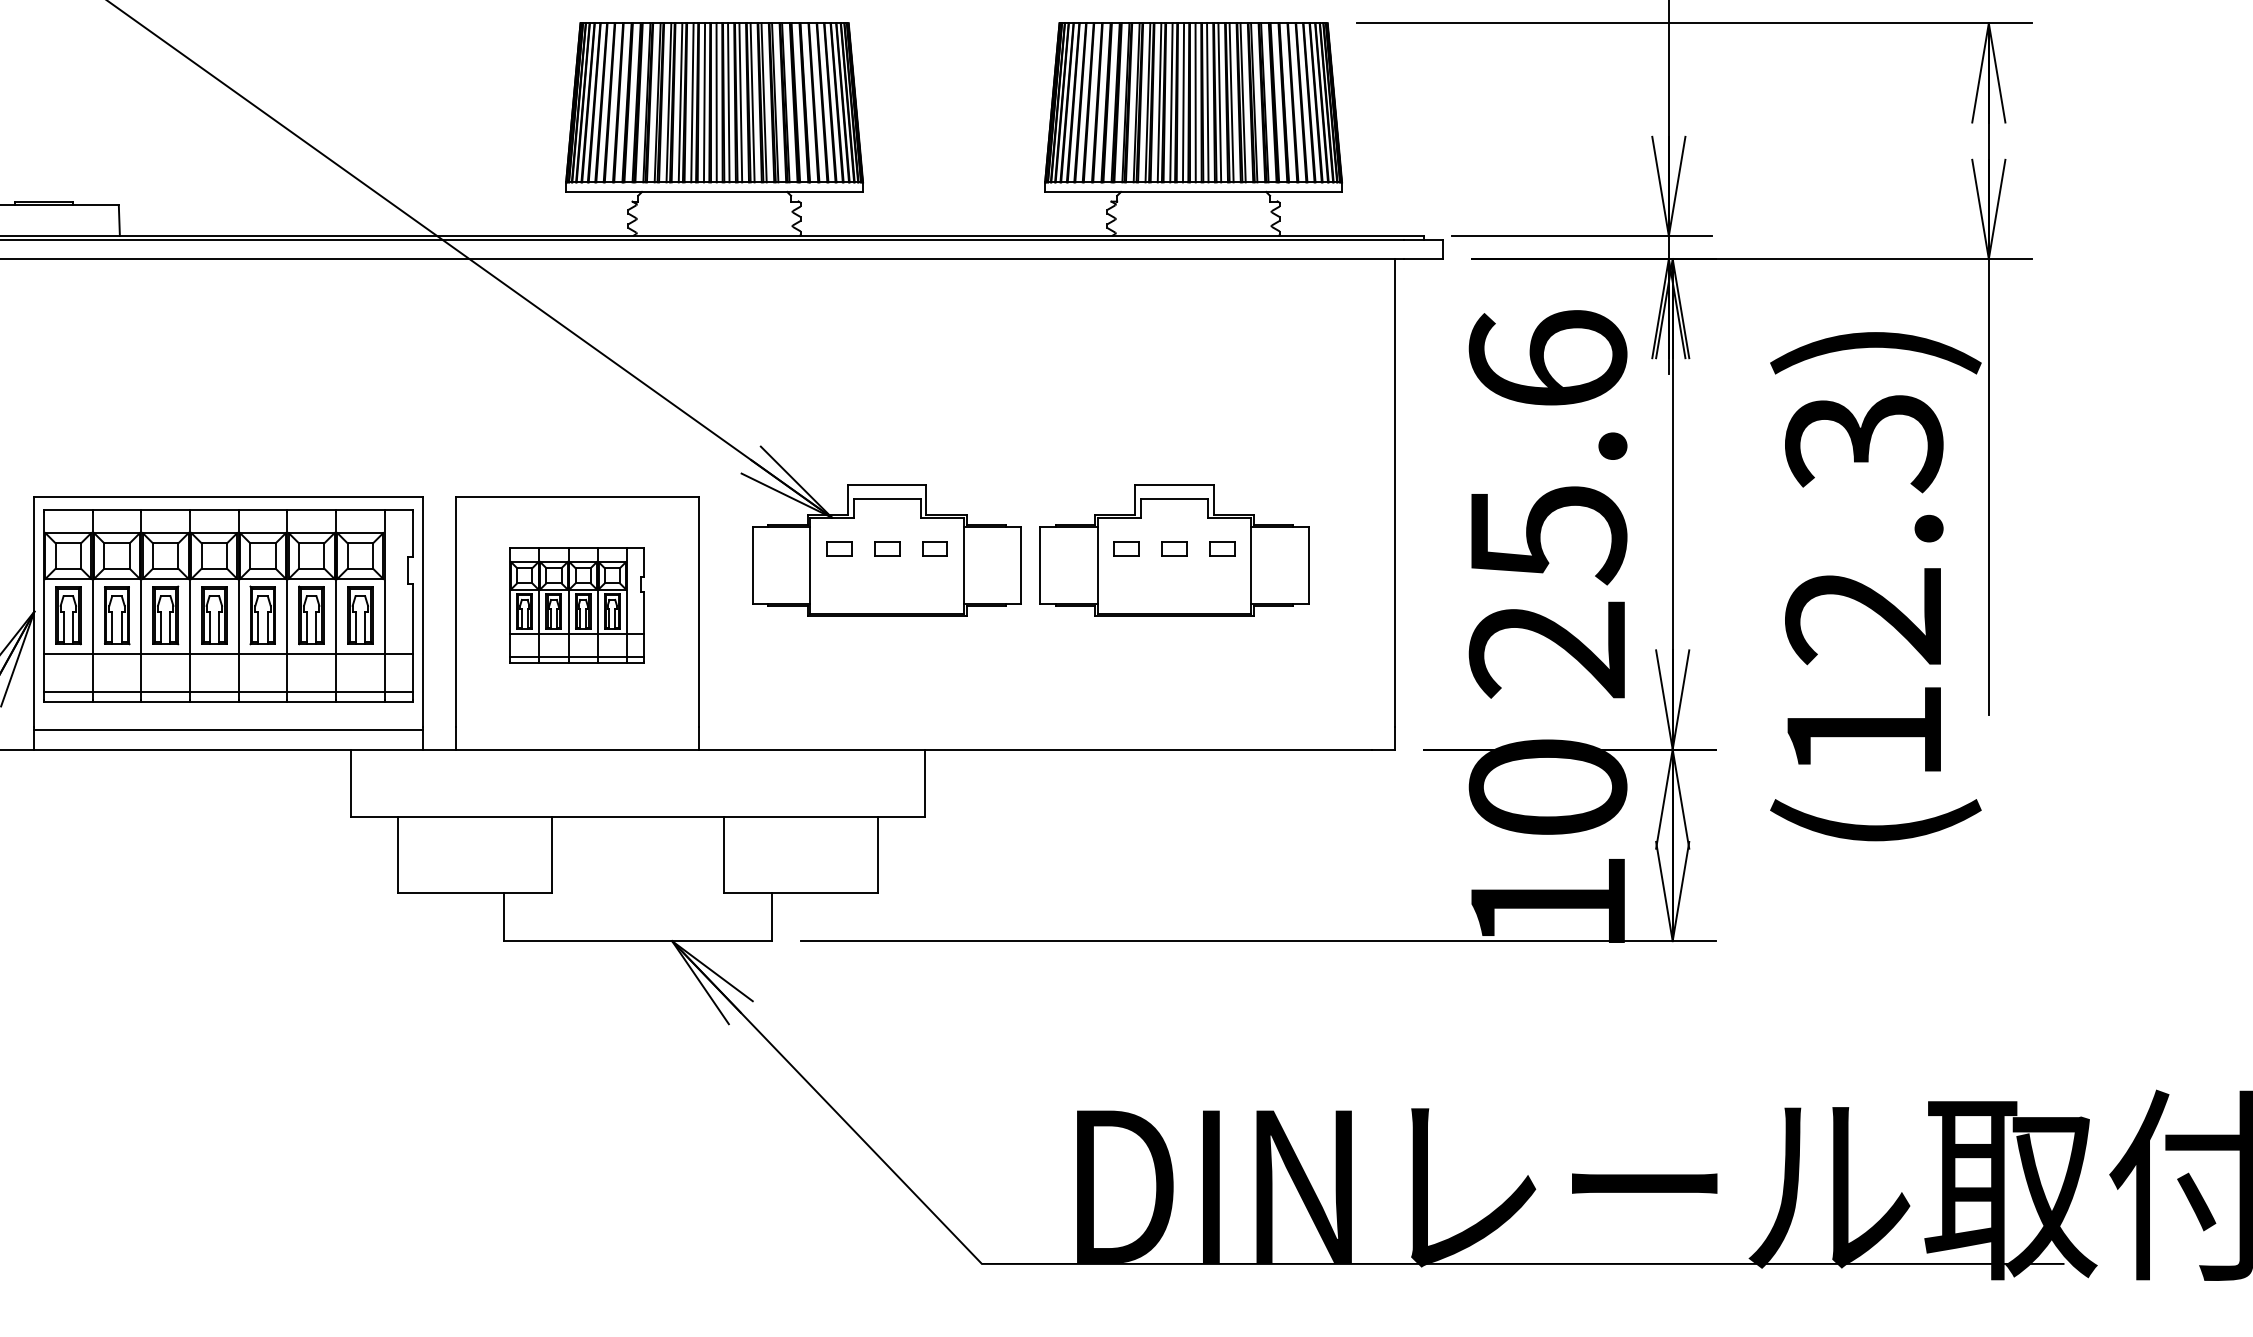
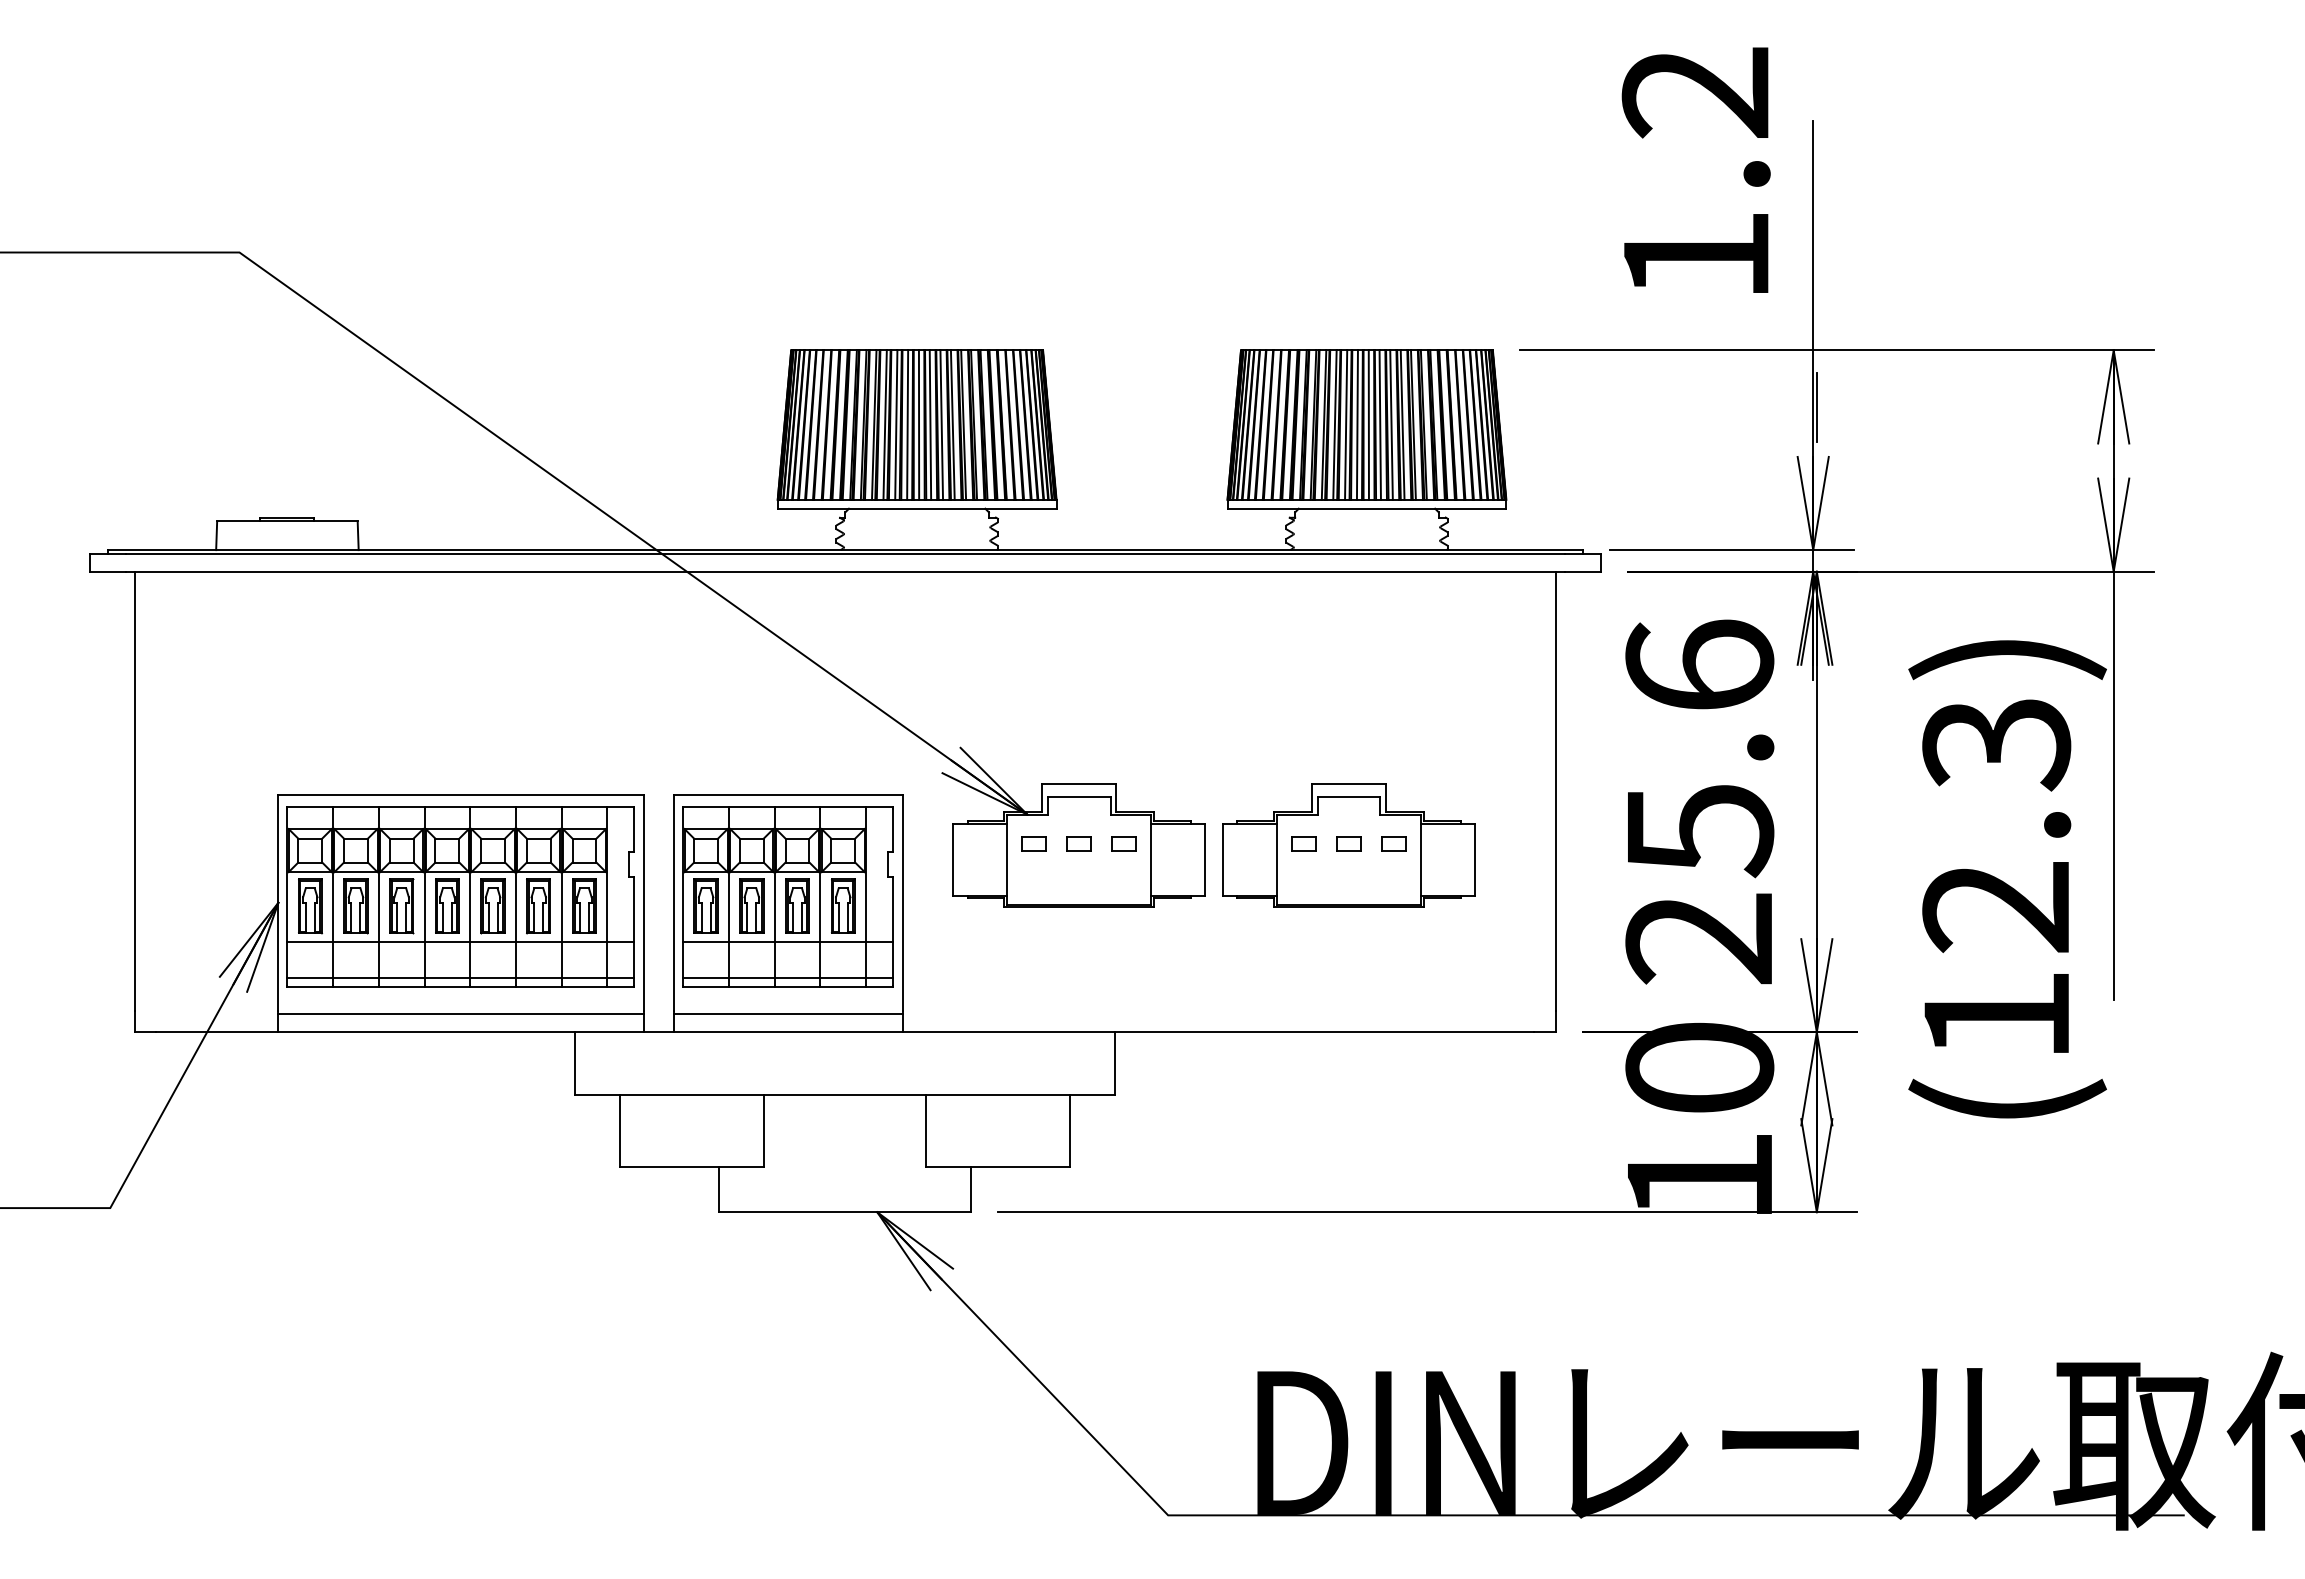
line: (1672, 84) -> (1816, 407), added
part: (576, 604) -> (787, 896), size x1.67
line: (577, 730) -> (788, 1014), added

